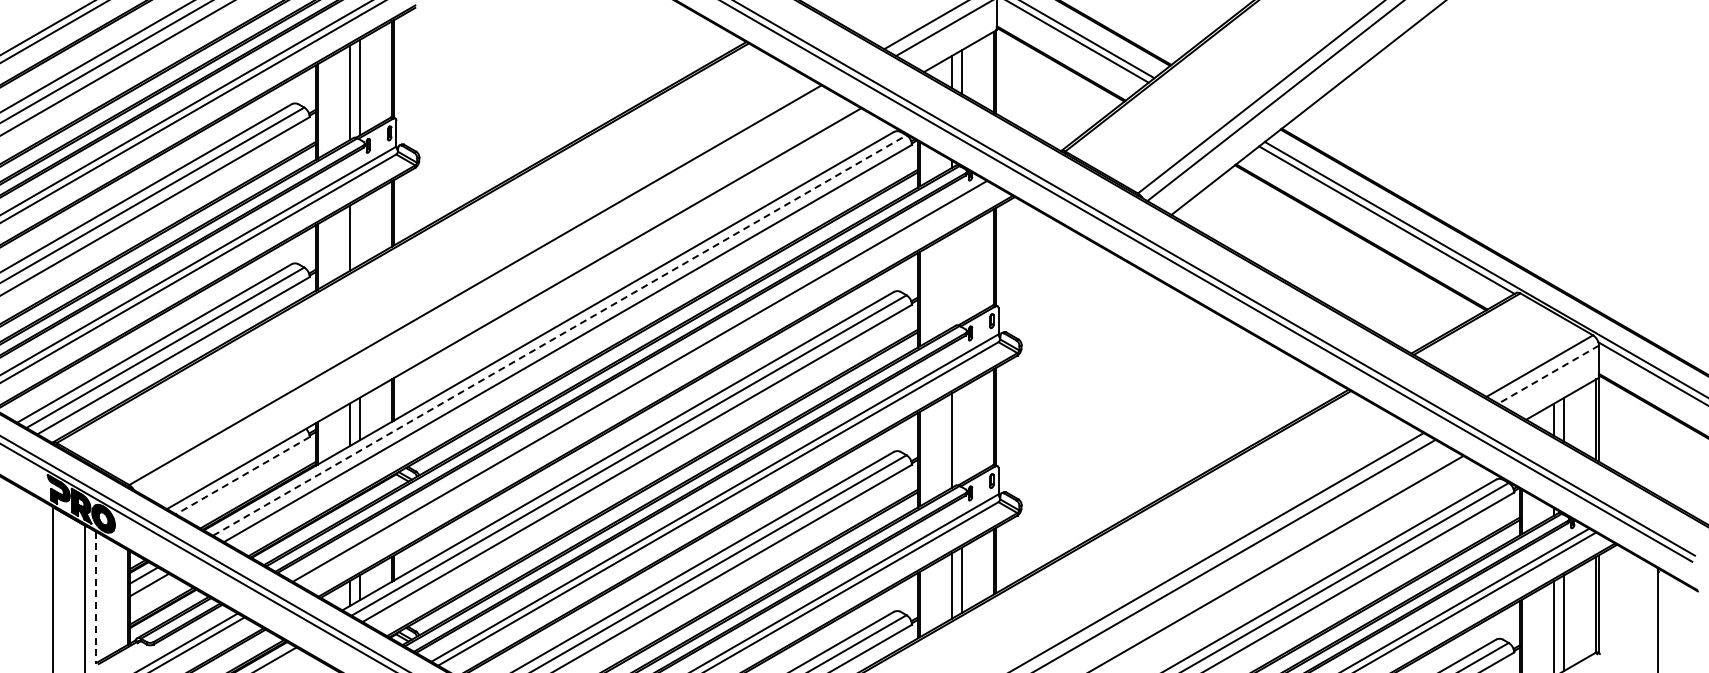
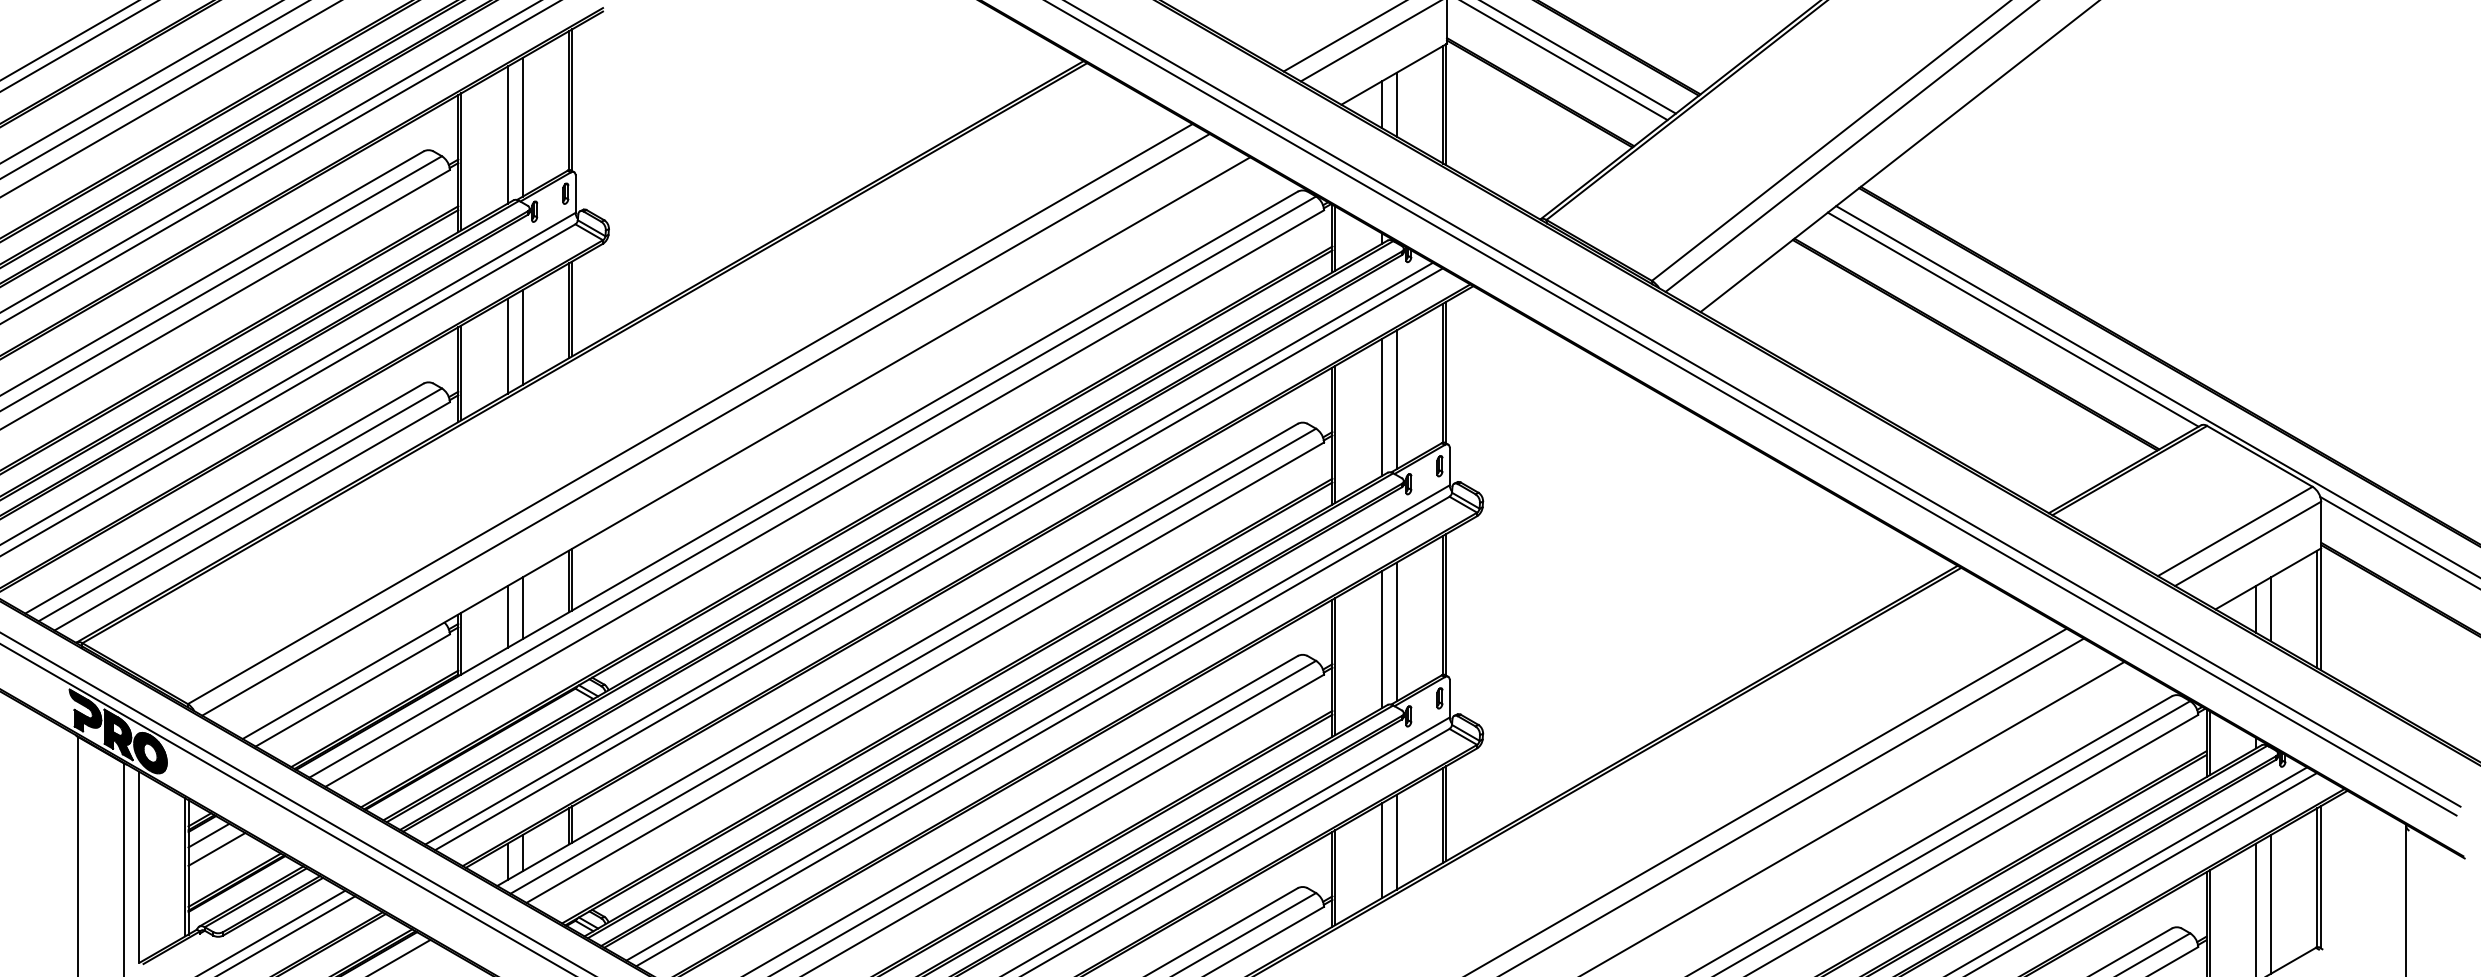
line: (359, 232) -> (522, 337), added
line: (962, 275) -> (1397, 399), added
line: (952, 280) -> (1382, 407), added
line: (486, 292) -> (706, 424), added
line: (560, 335) -> (813, 487), dashed -> solid
line: (1548, 374) -> (2247, 543), dashed -> solid
line: (646, 384) -> (938, 558), added
line: (962, 435) -> (1397, 632), added
line: (242, 475) -> (352, 690), dashed -> solid
line: (95, 598) -> (138, 868), dashed -> solid

